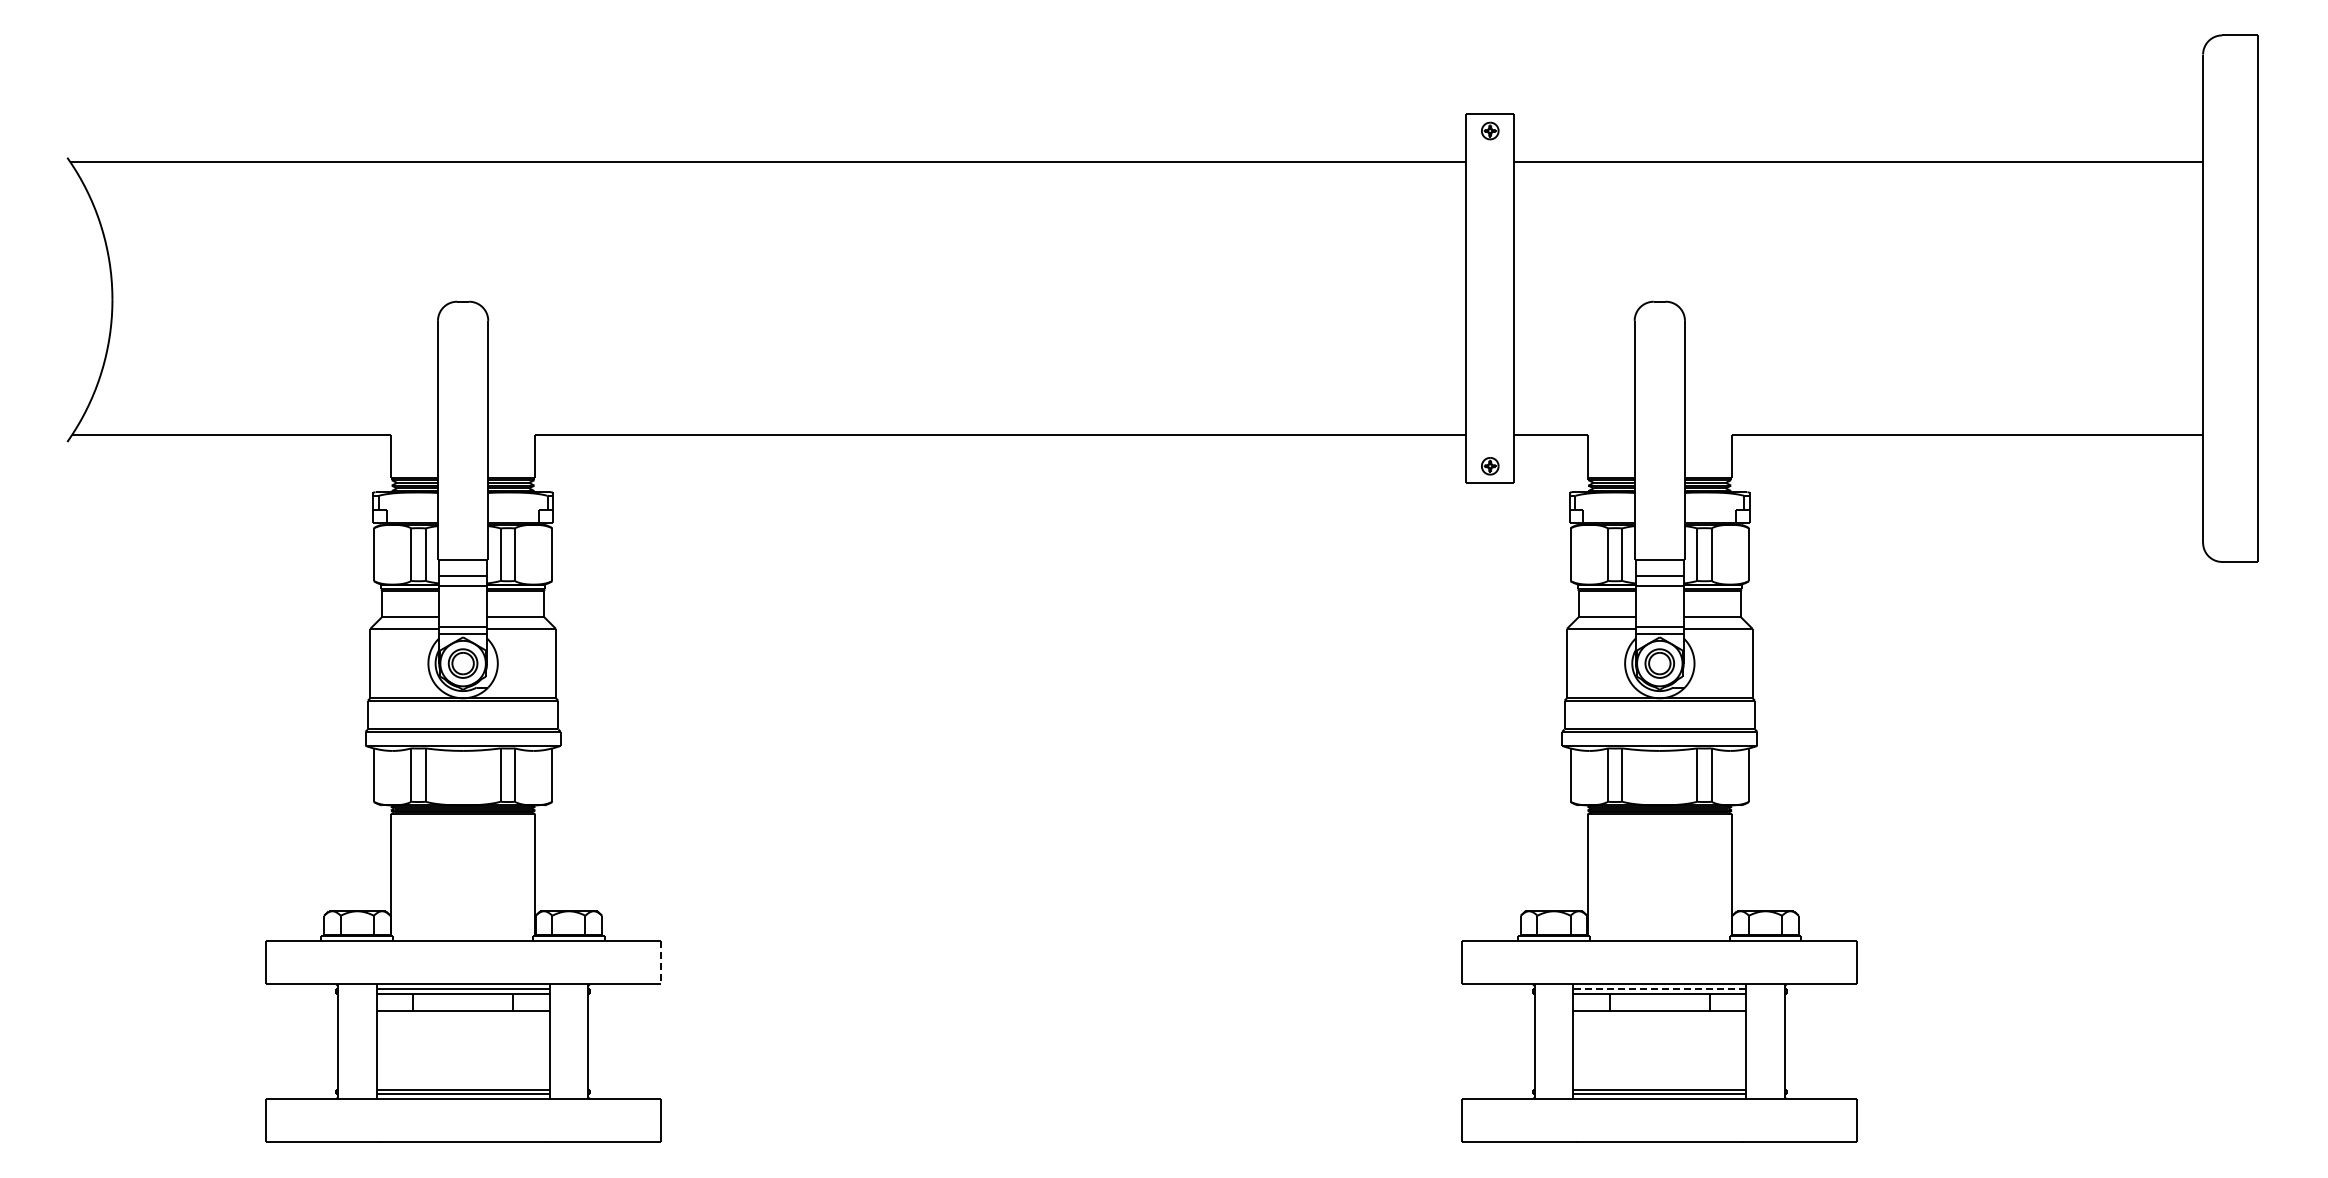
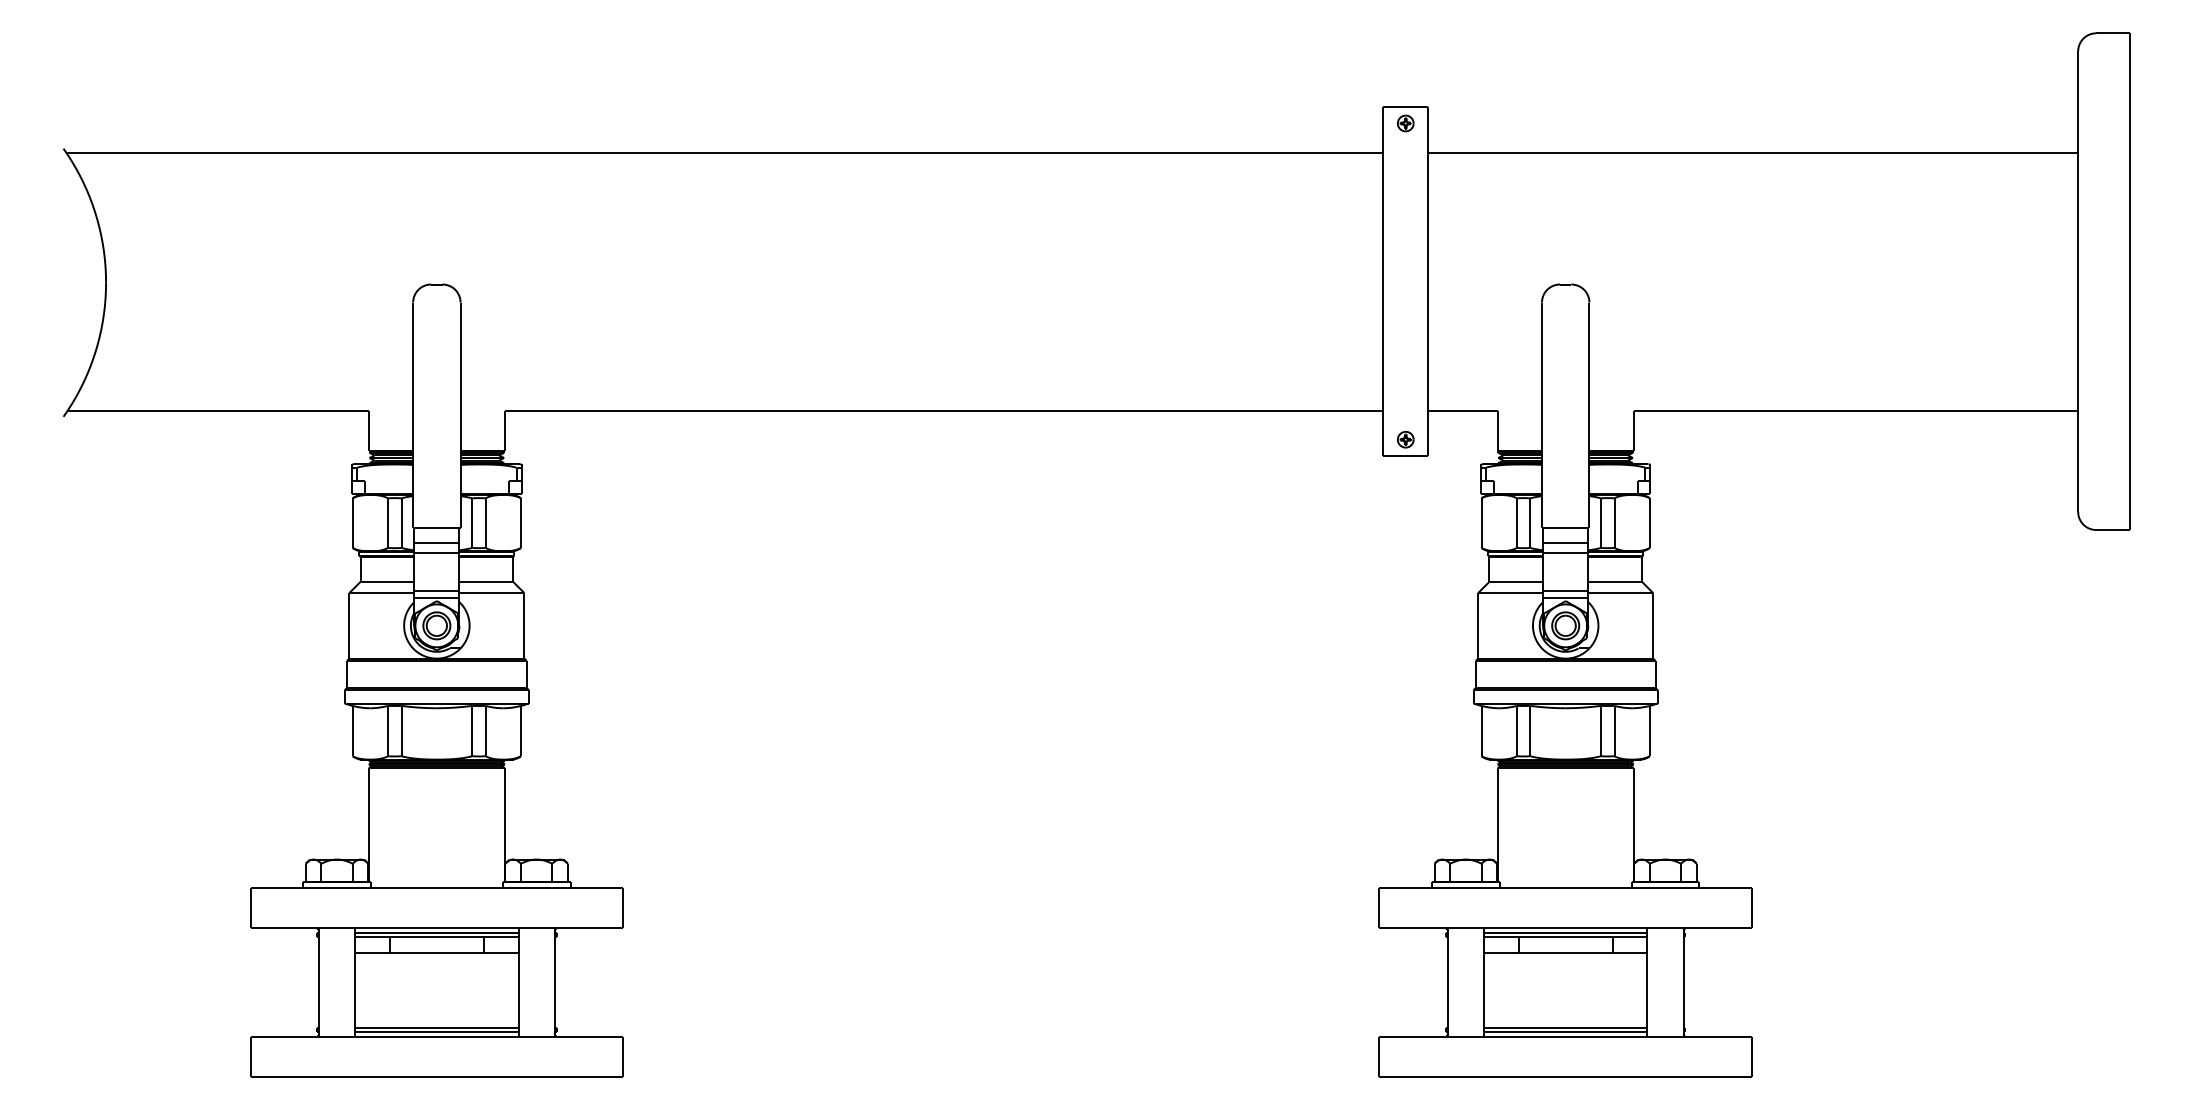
line: (660, 962) -> (623, 907), dashed -> solid
line: (1659, 989) -> (1565, 933), dashed -> solid

